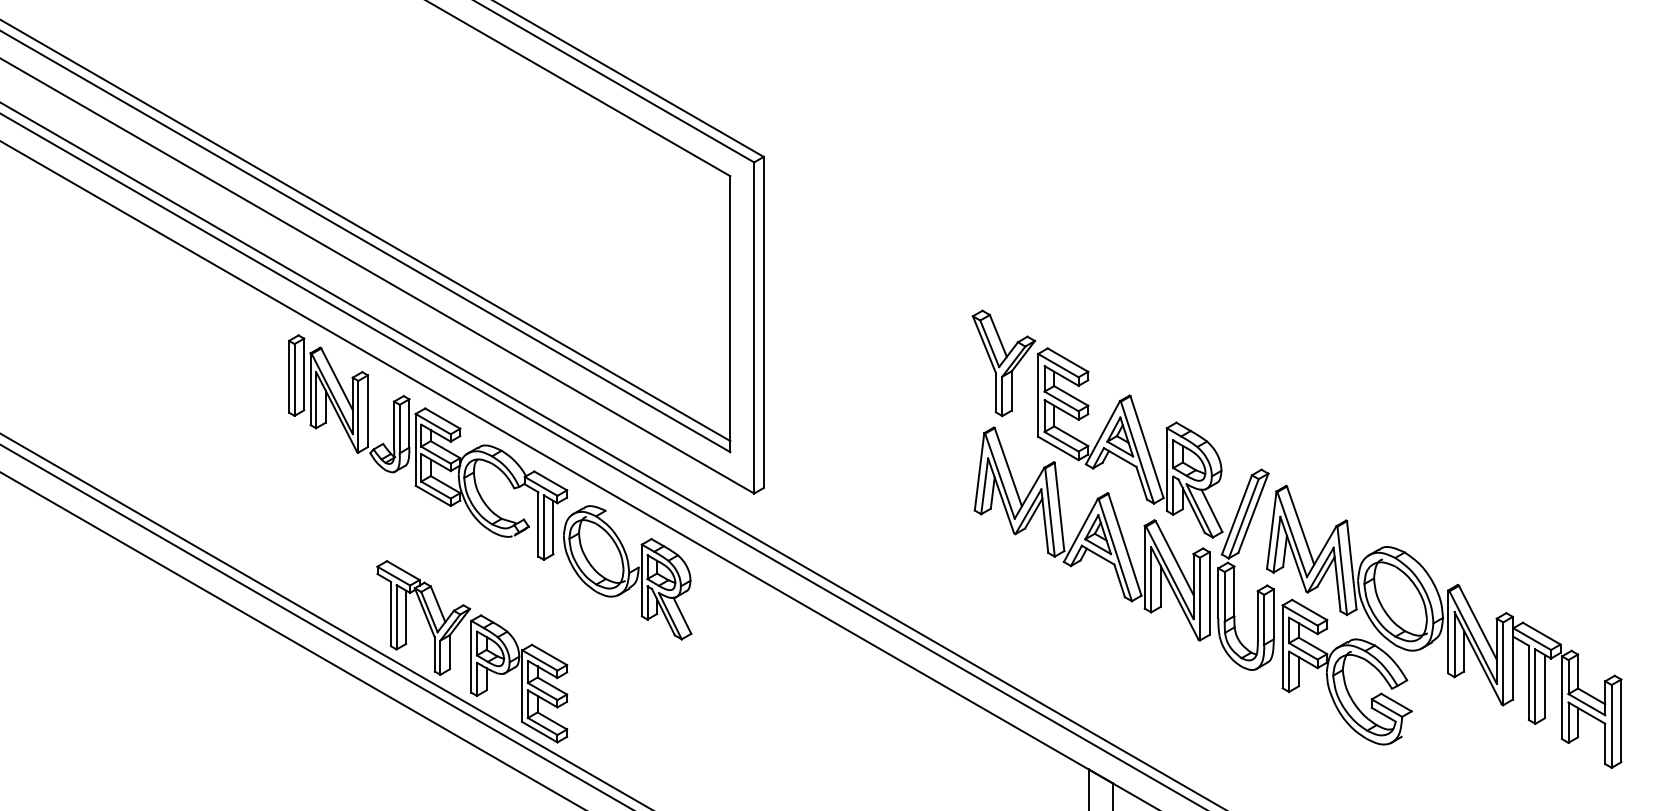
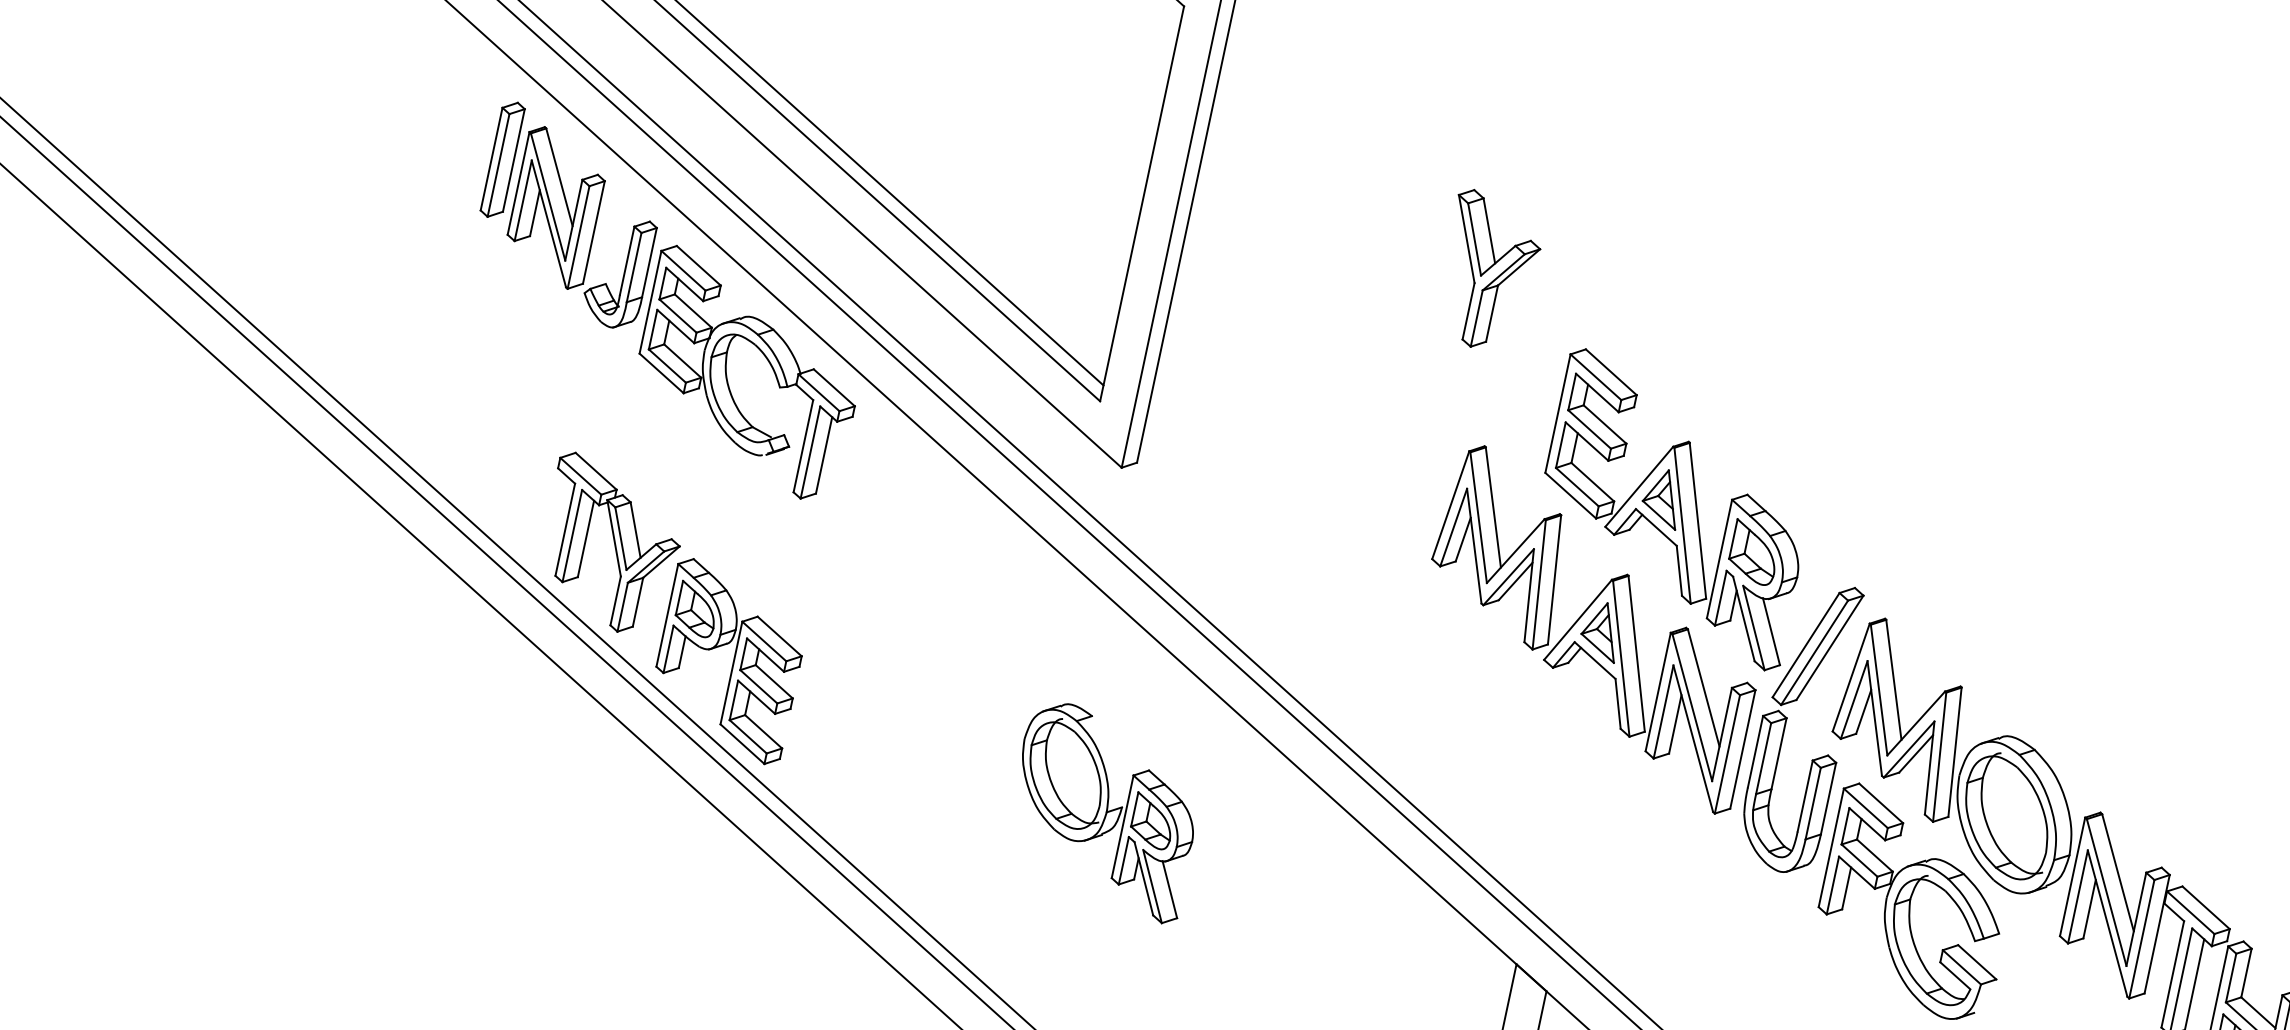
part: (1003, 363) -> (1488, 271), moved
part: (627, 572) -> (1104, 811), moved

